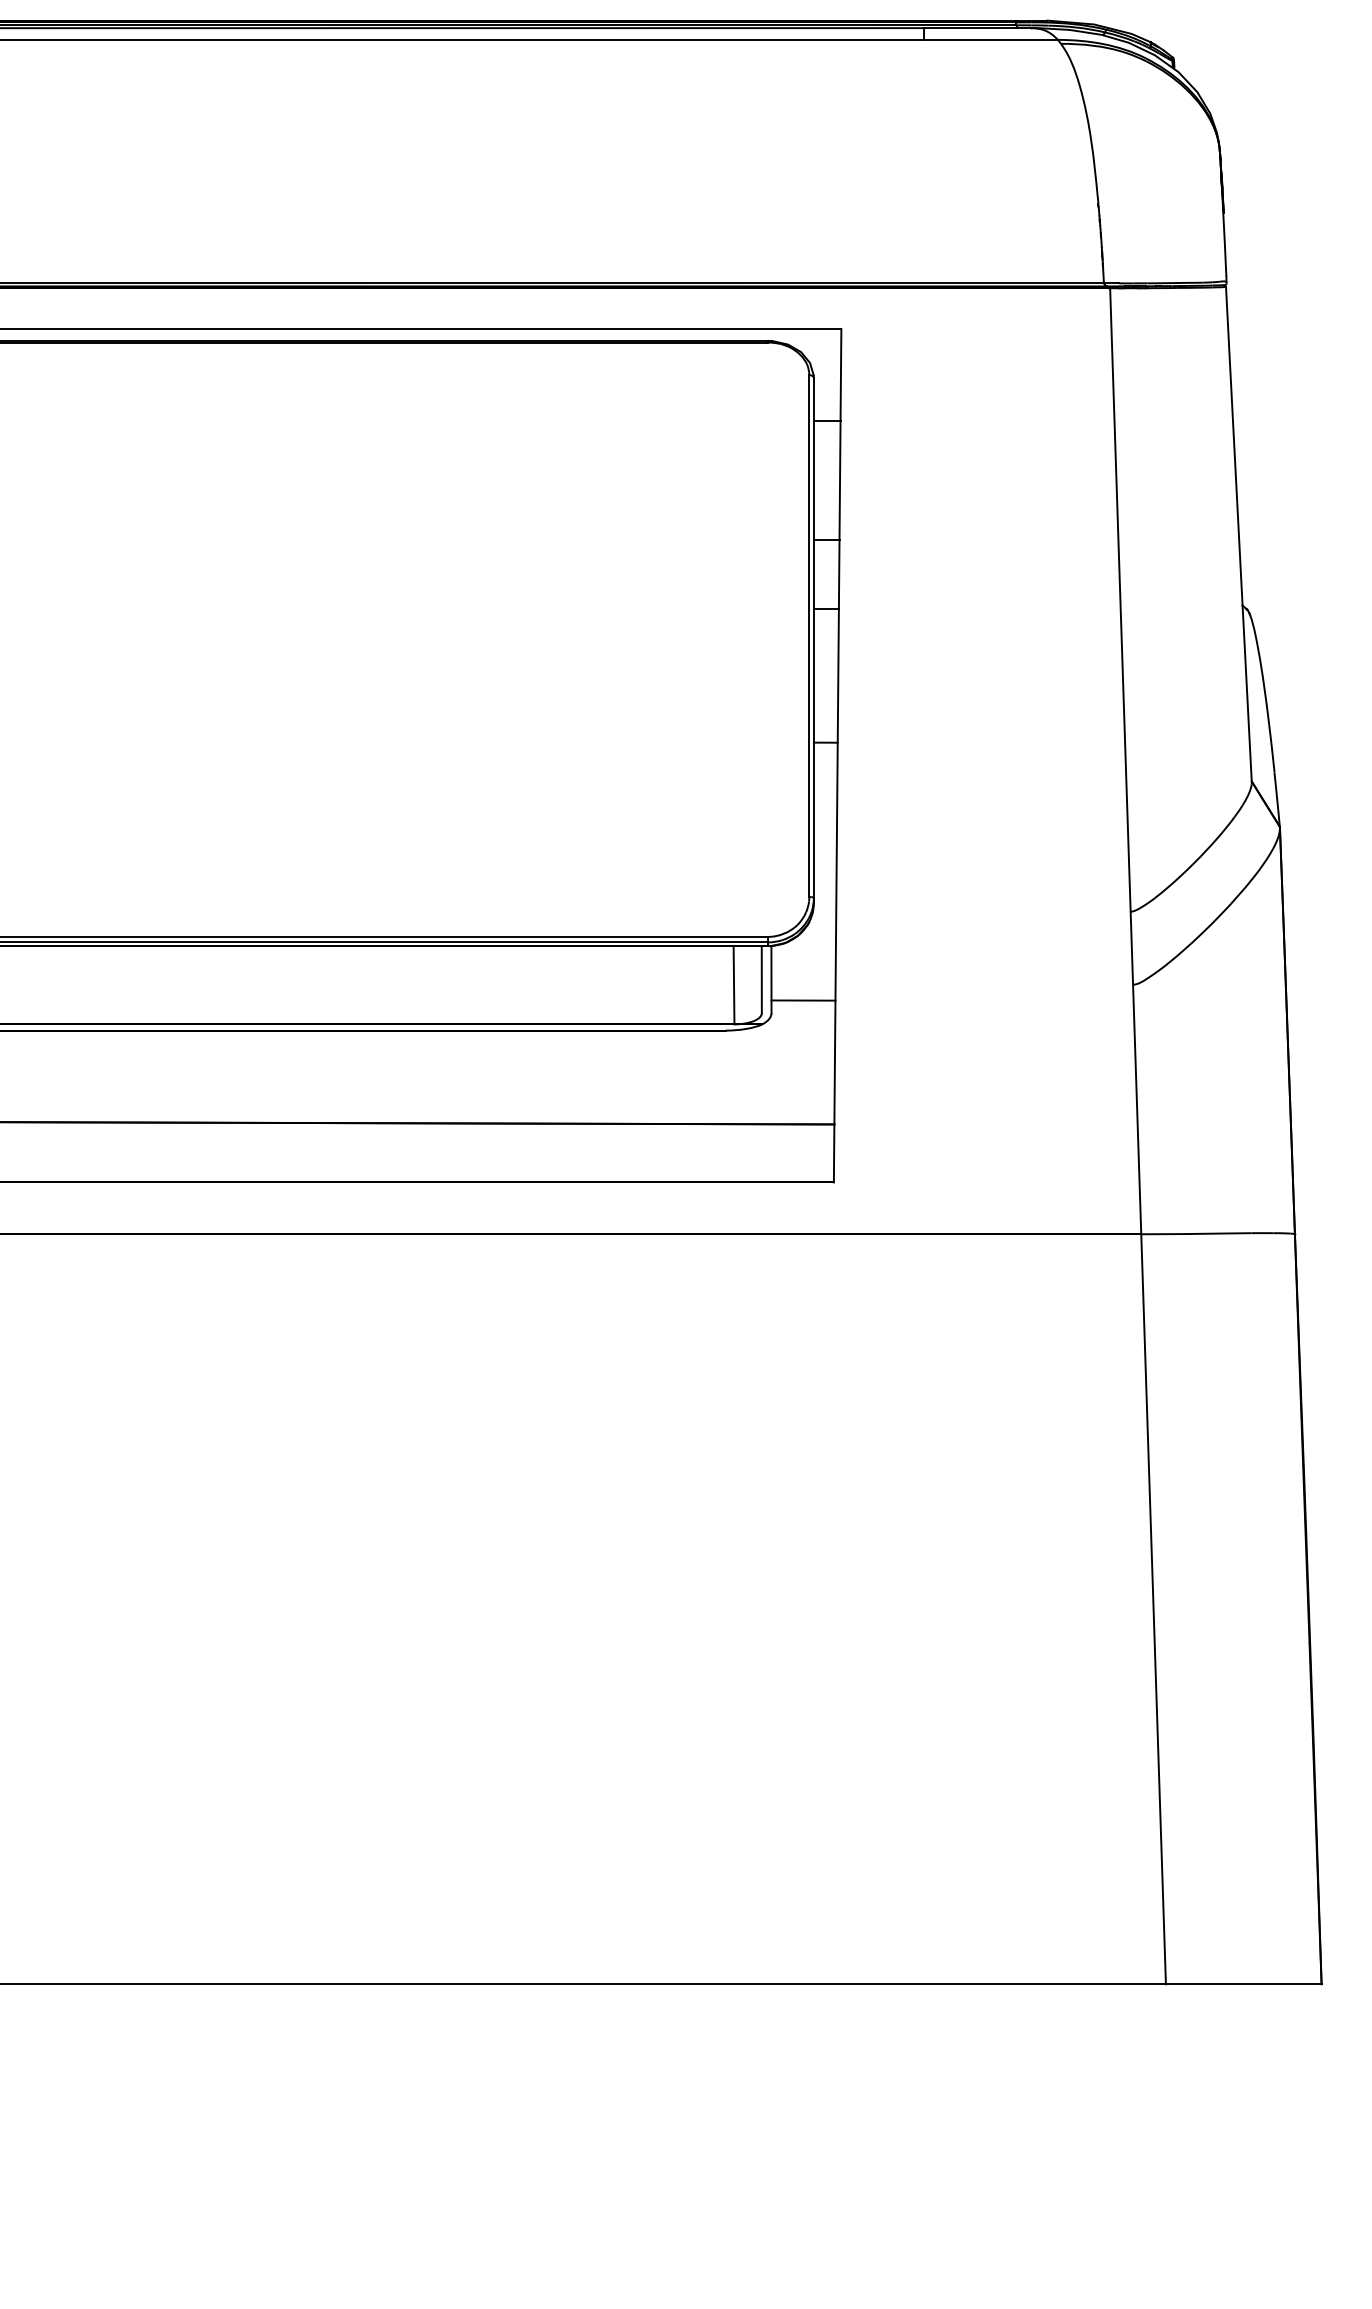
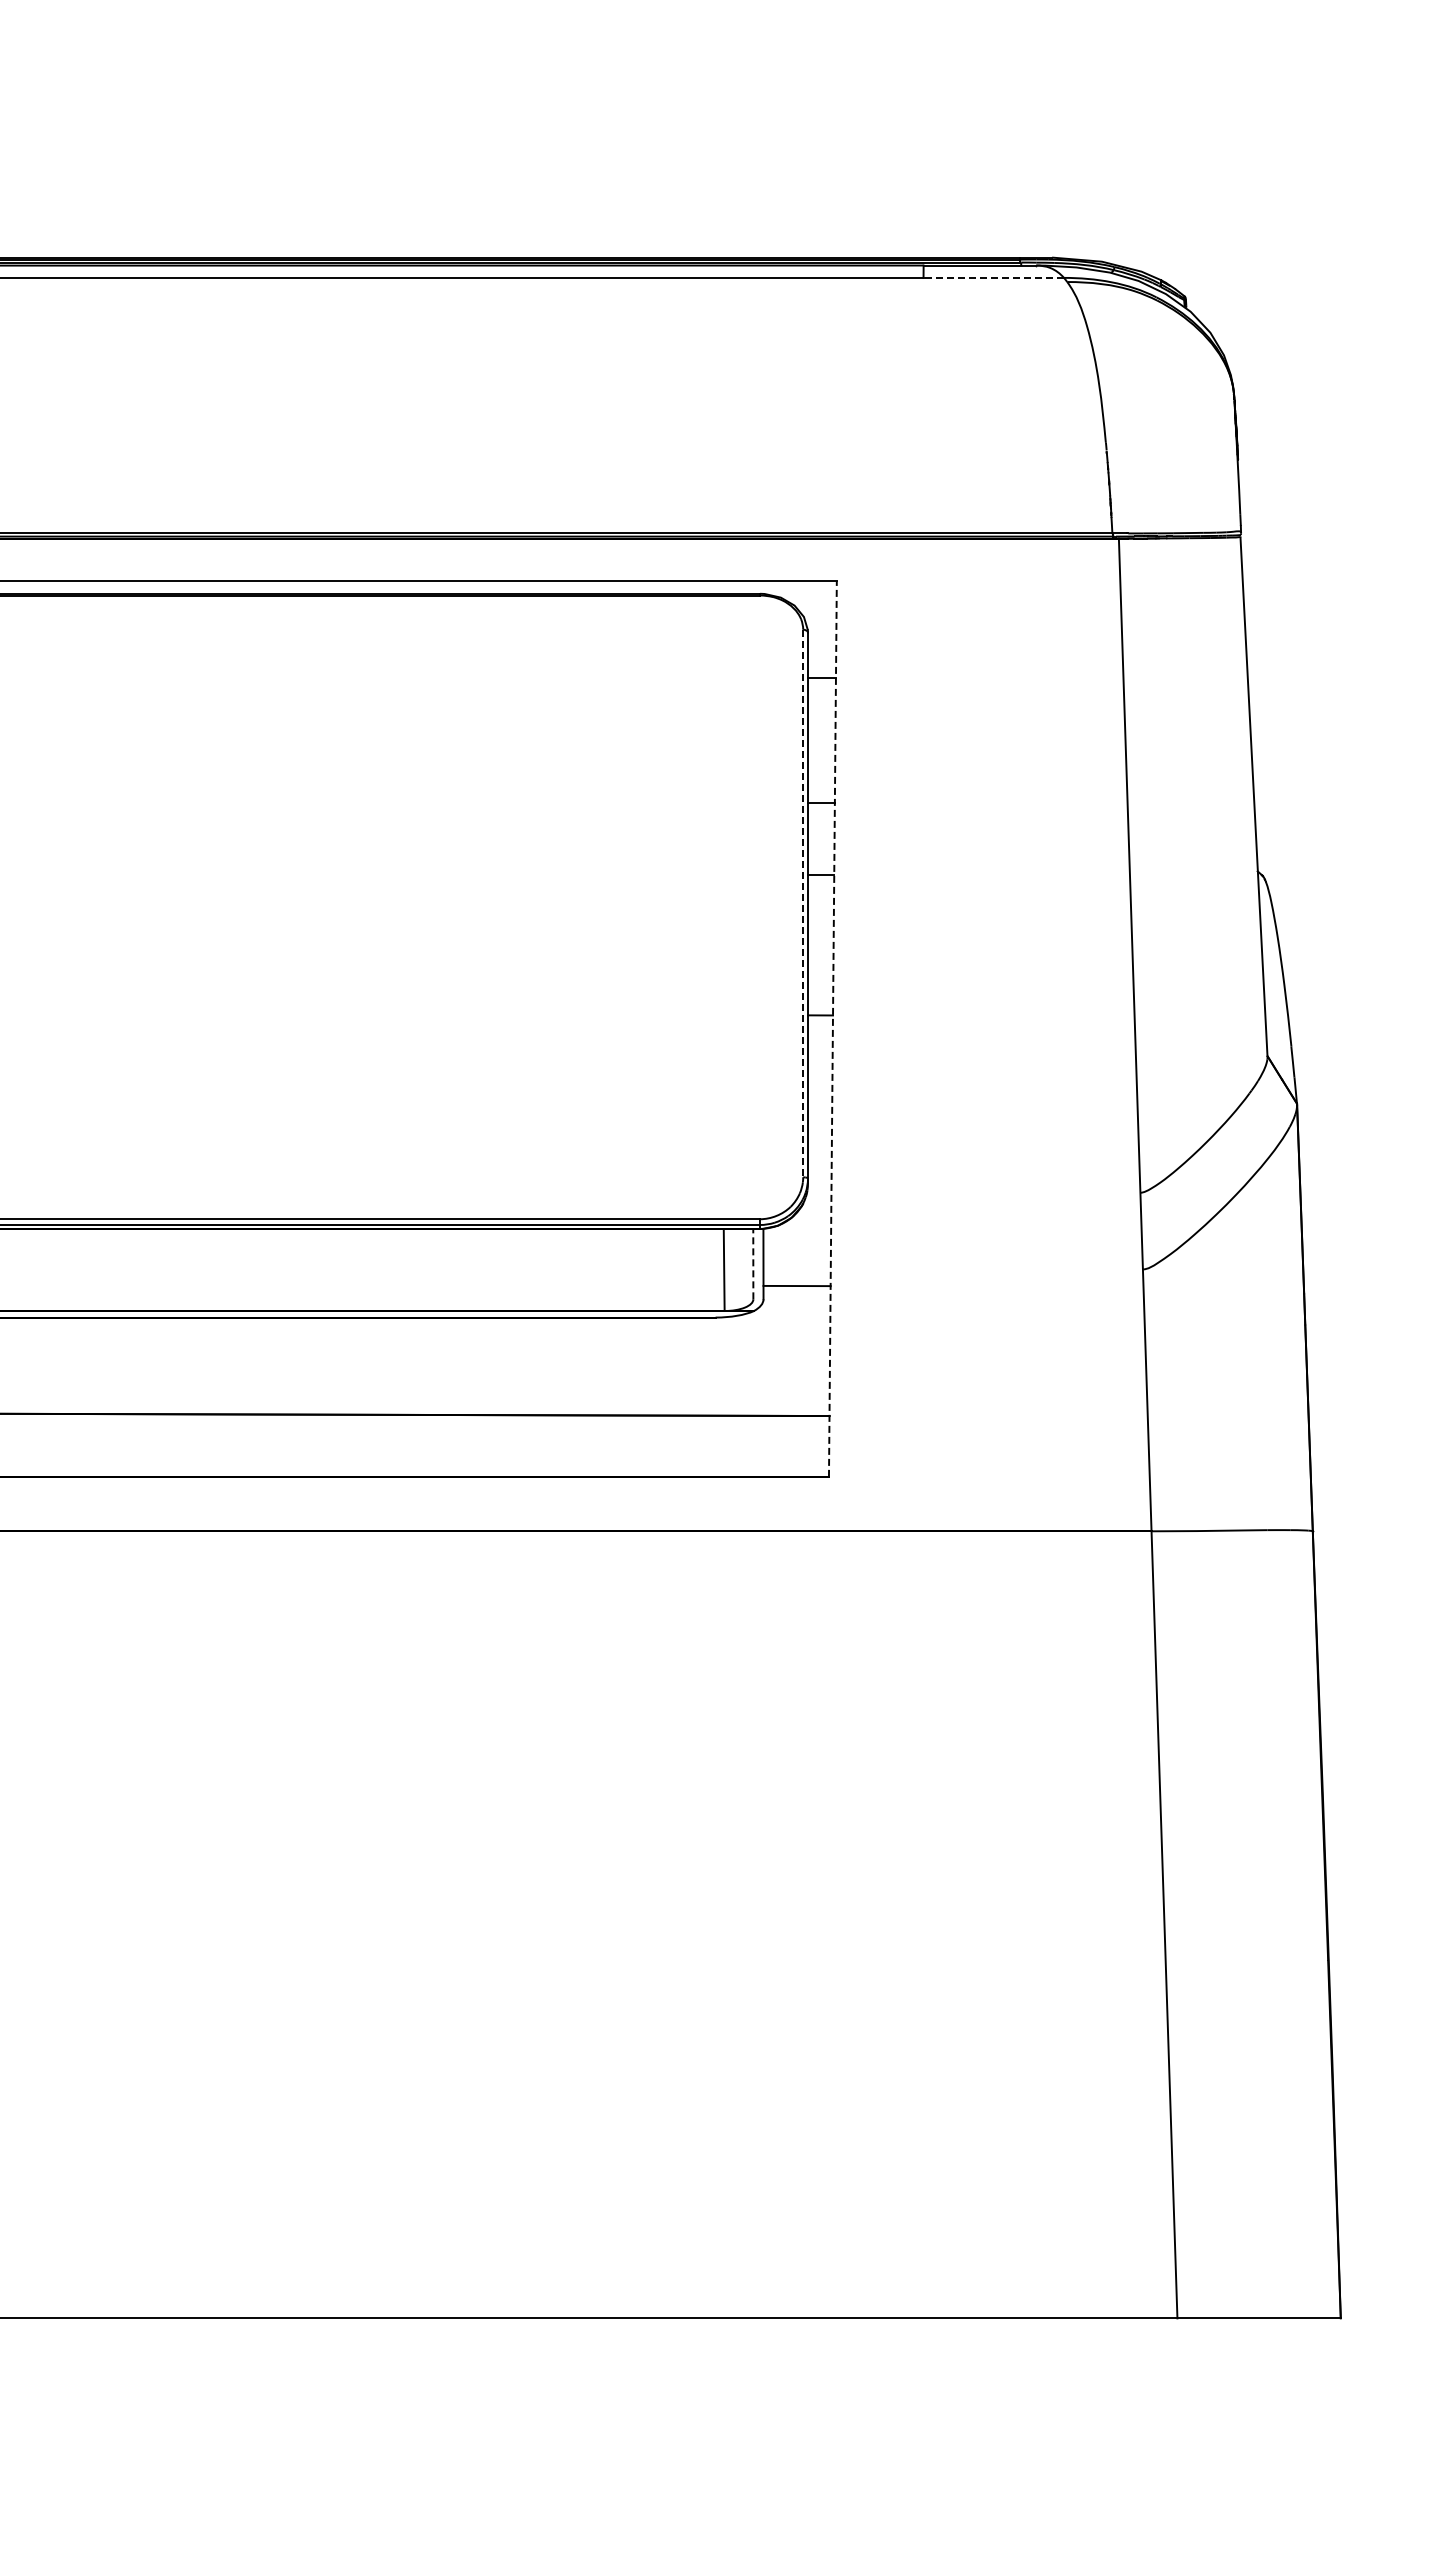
line: (990, 39) -> (993, 277), solid -> dashed
line: (809, 636) -> (803, 903), solid -> dashed
line: (837, 756) -> (832, 1029), solid -> dashed
line: (761, 979) -> (753, 1263), solid -> dashed

